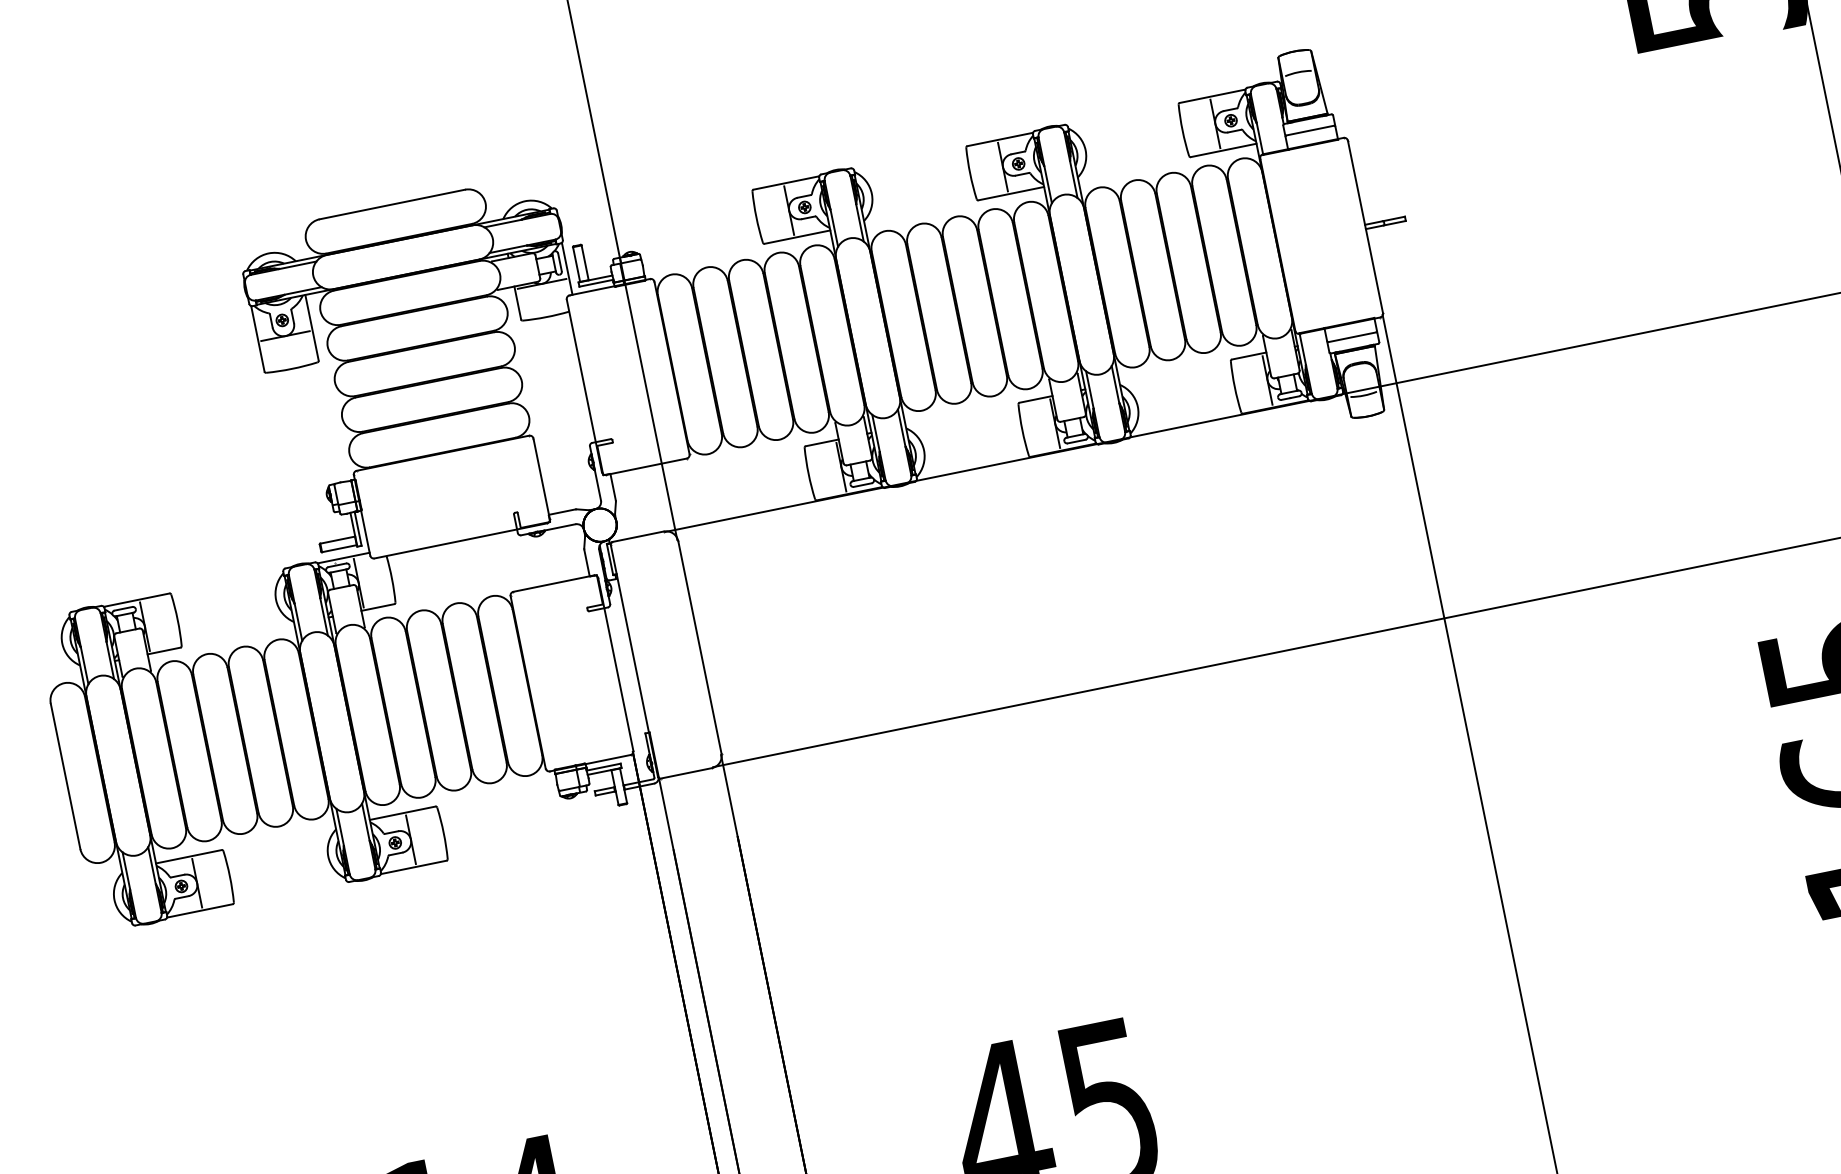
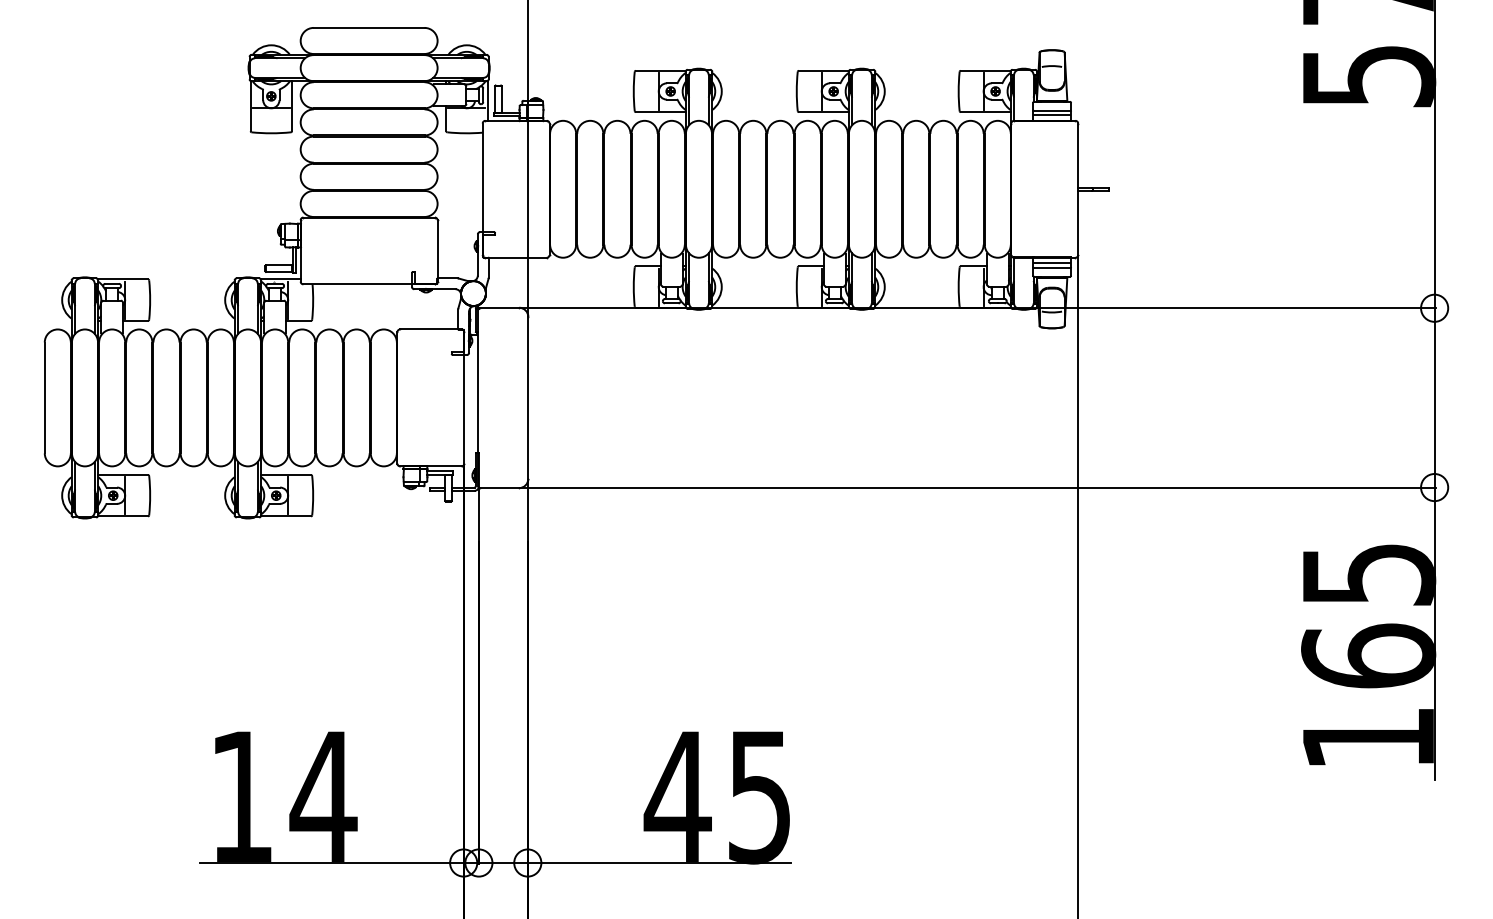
line: (1312, 137) -> (1052, 115), added
line: (1351, 331) -> (1052, 263), added

